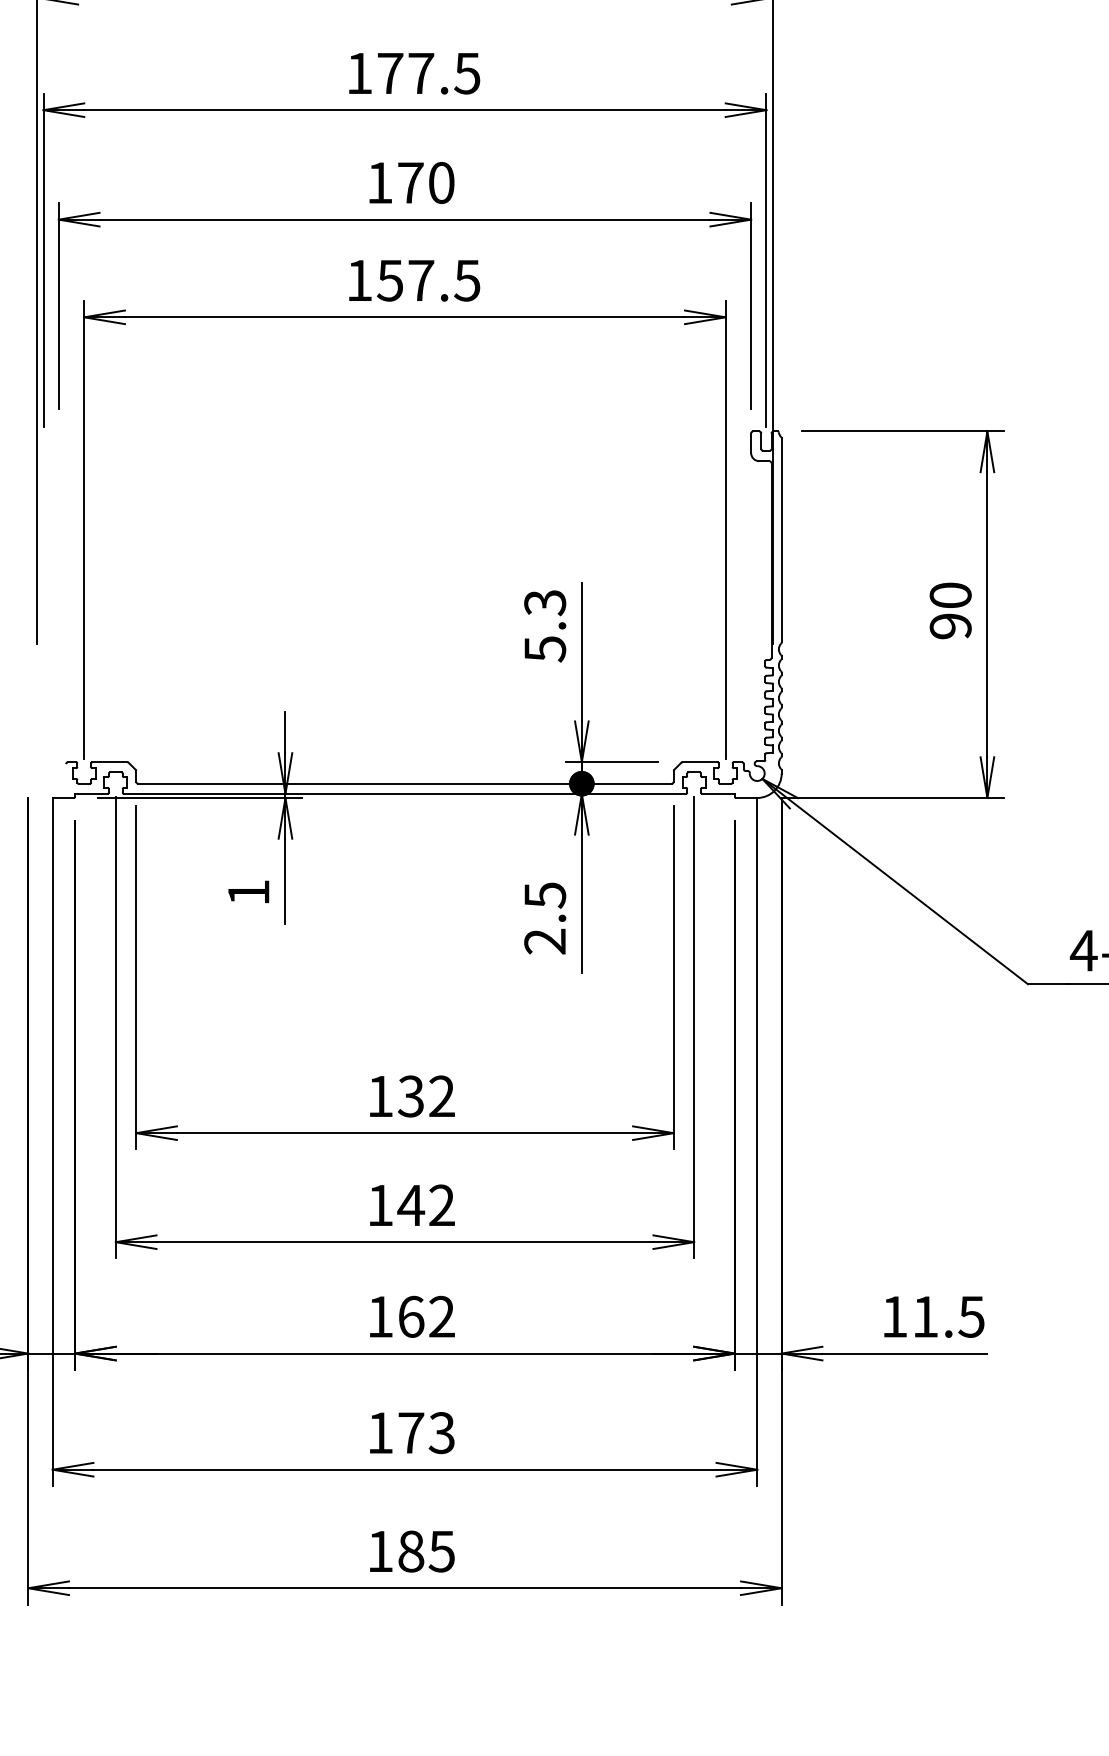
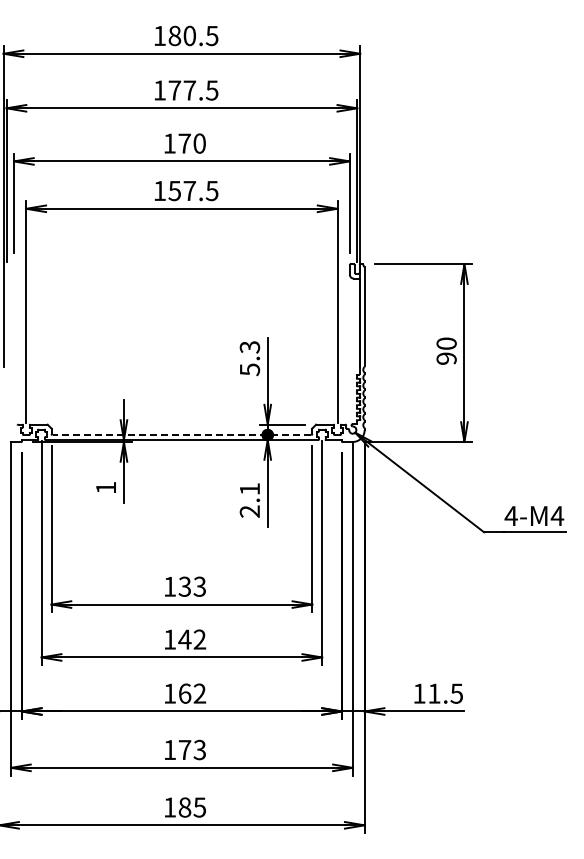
line: (404, 784) -> (181, 435), solid -> dashed
text: (546, 895) -> (250, 489), 2.5 -> 2.1
text: (441, 1095) -> (199, 586), 132 -> 133

